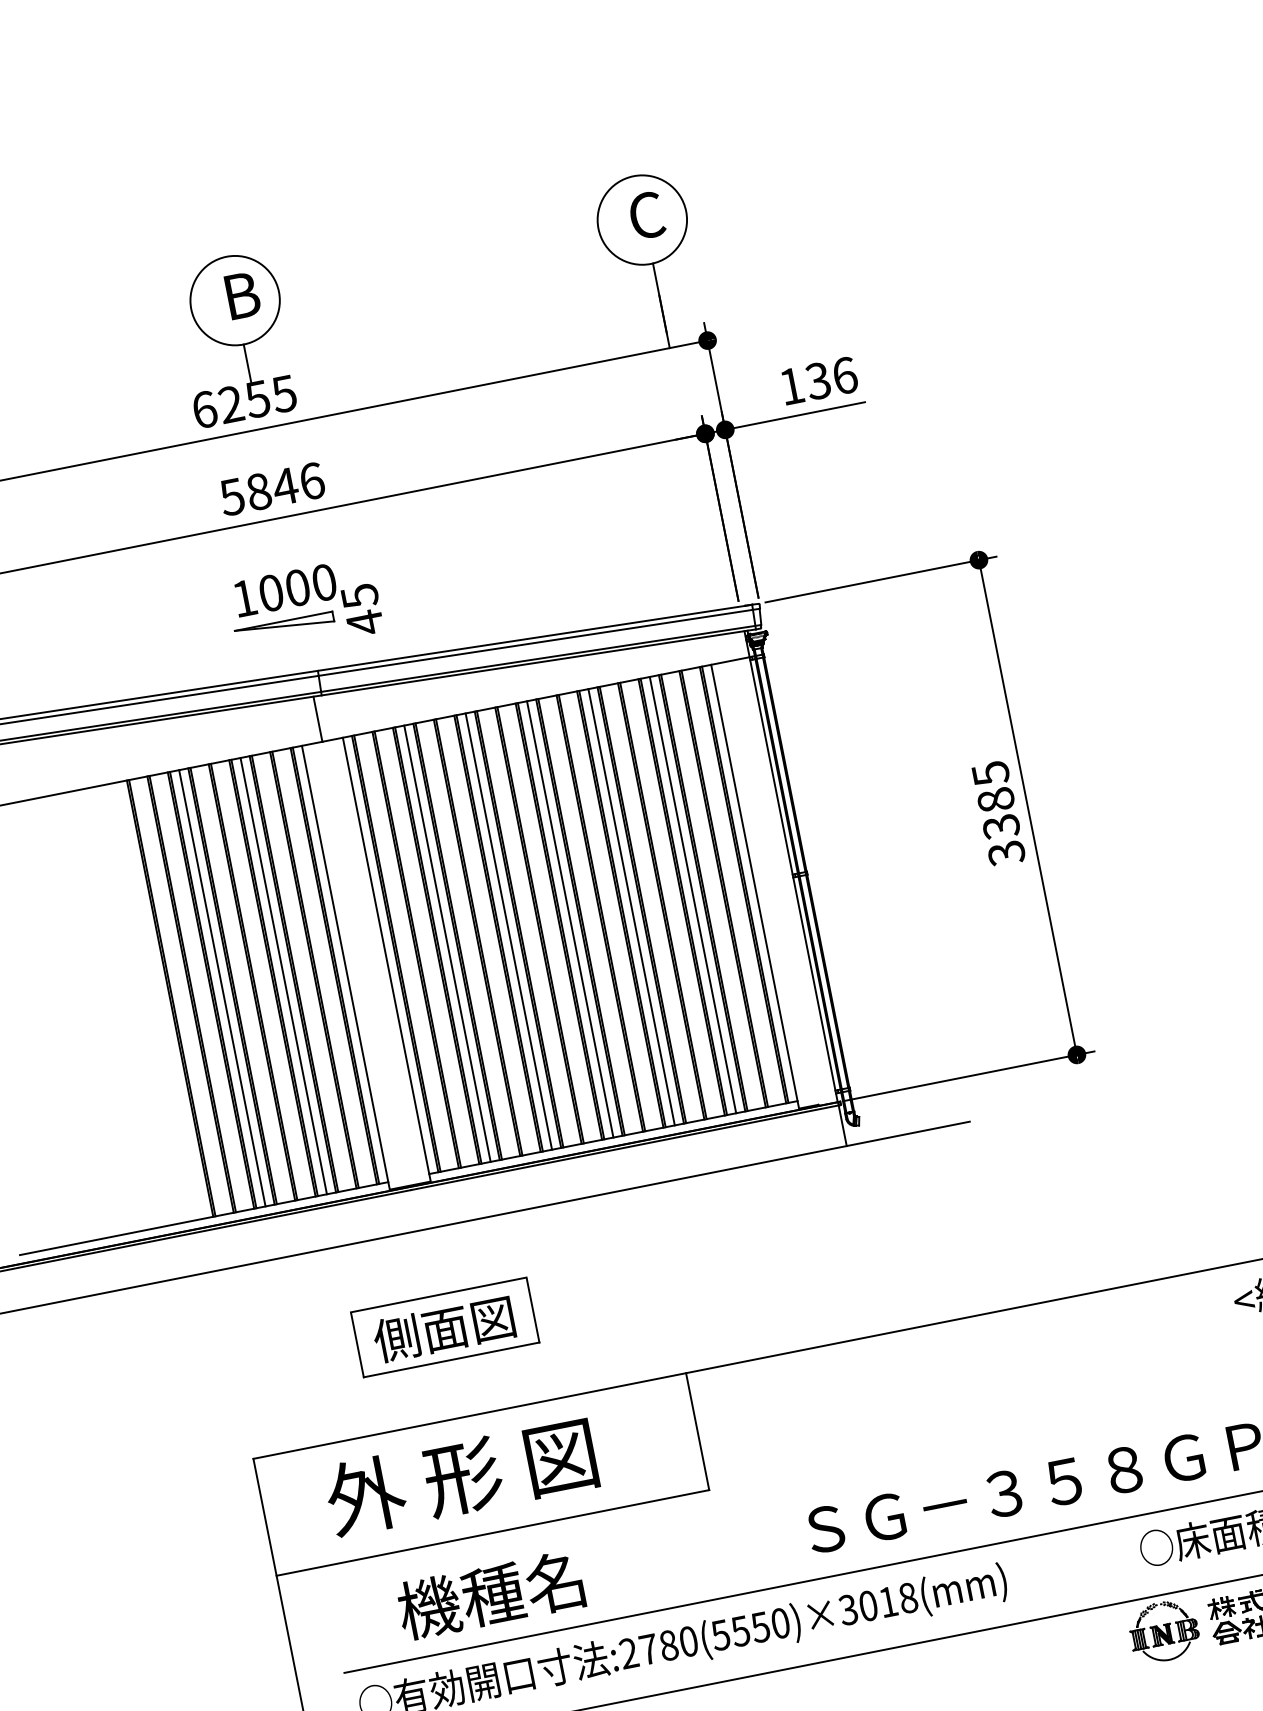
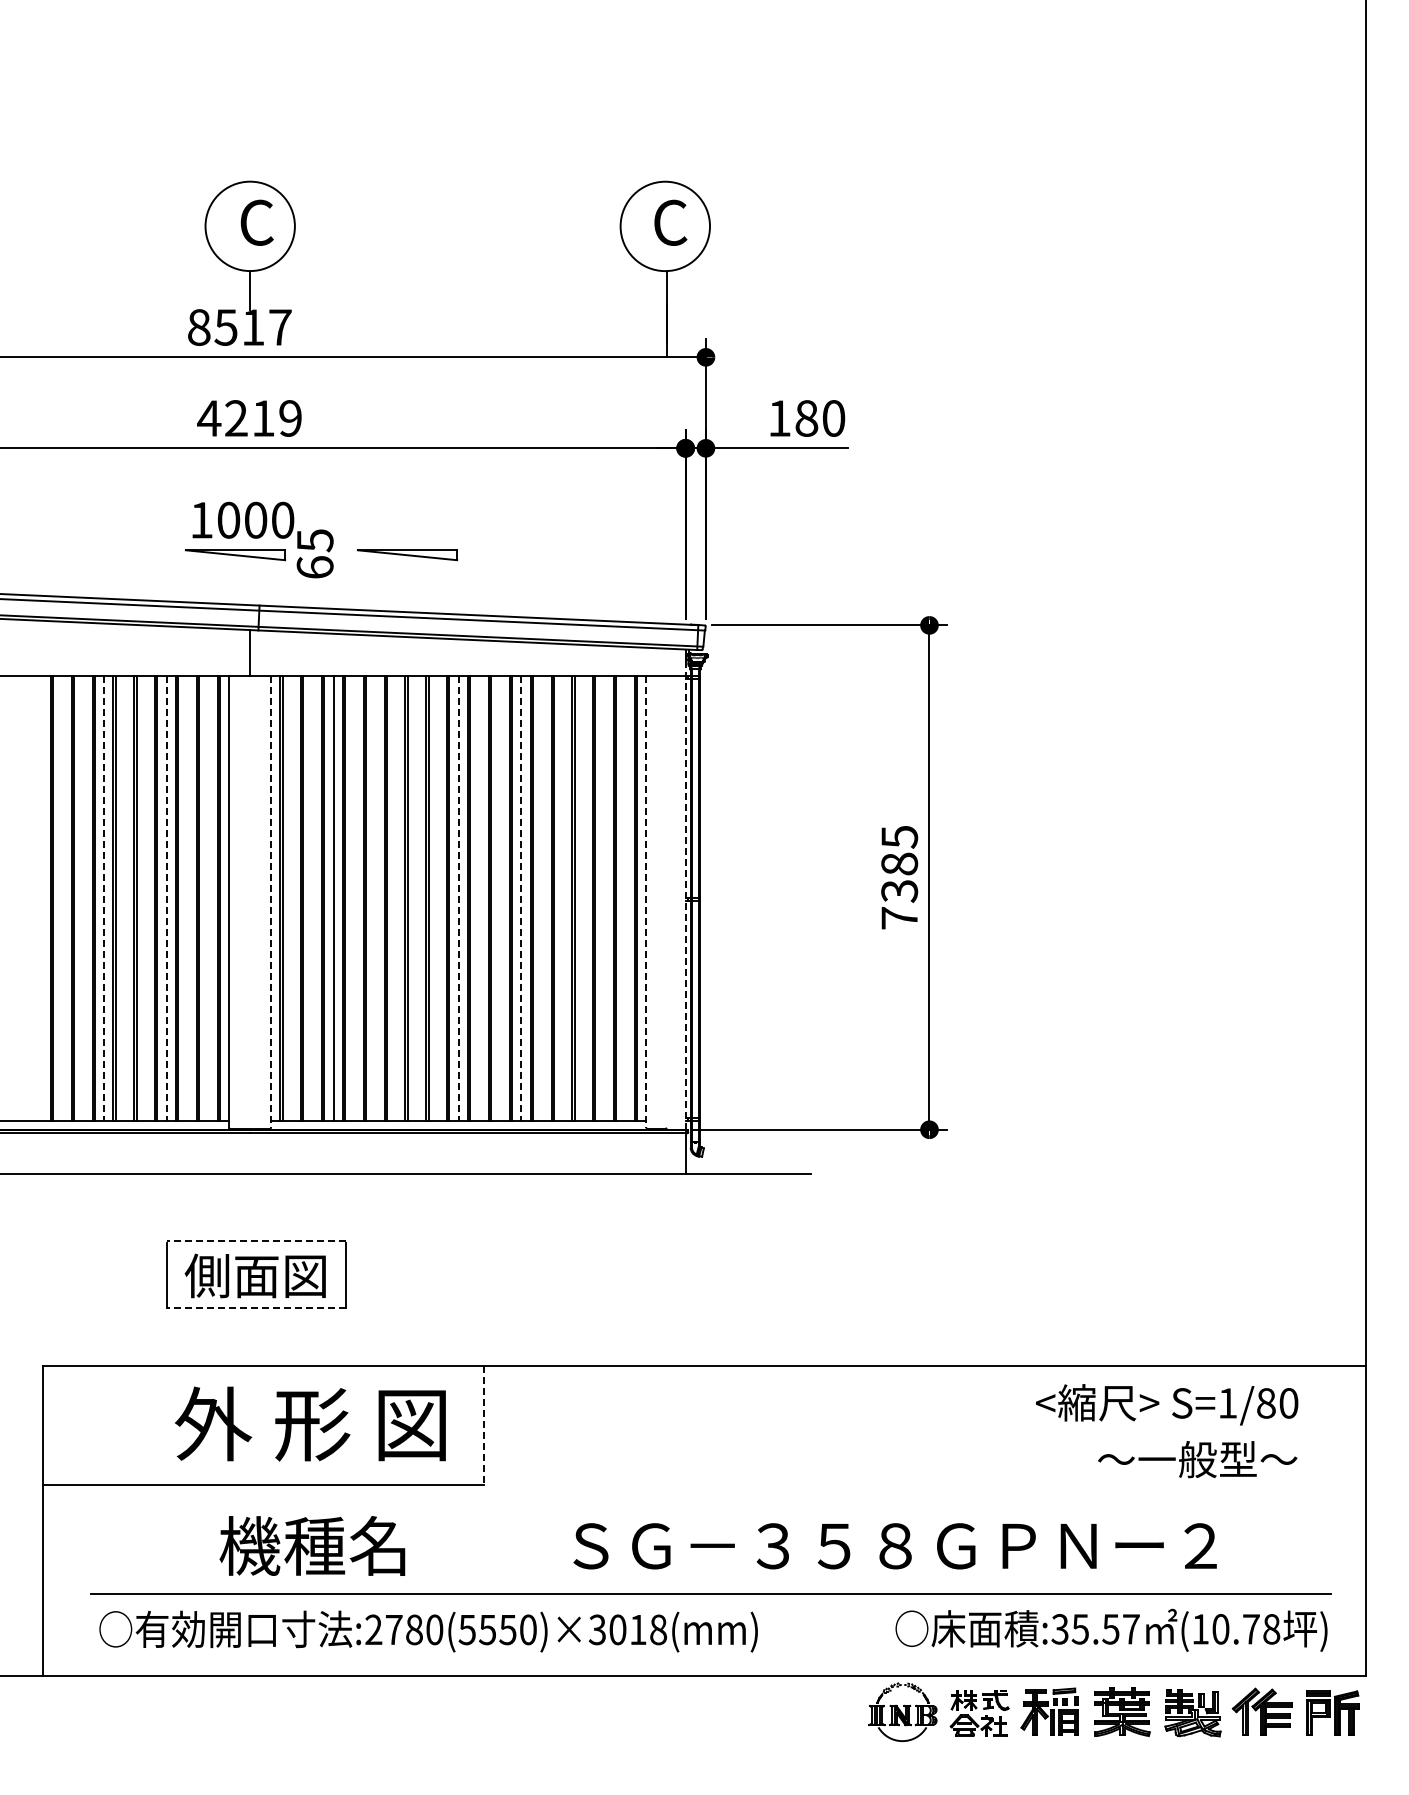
text: (241, 295) -> (257, 222), B -> C
text: (831, 378) -> (820, 418), 136 -> 180
text: (244, 401) -> (239, 327), 6255 -> 8517
text: (271, 489) -> (249, 418), 5846 -> 4219
part: (453, 592) -> (407, 555), added
text: (364, 622) -> (314, 567), 45 -> 65
text: (1006, 853) -> (899, 918), 3385 -> 7385
line: (791, 867) -> (685, 890), solid -> dashed
line: (755, 885) -> (646, 901), solid -> dashed
line: (692, 895) -> (583, 898), removed
line: (631, 907) -> (521, 898), solid -> dashed
line: (570, 919) -> (458, 898), solid -> dashed
line: (509, 931) -> (396, 898), removed
line: (387, 958) -> (271, 901), solid -> dashed
line: (283, 976) -> (166, 898), solid -> dashed
line: (222, 988) -> (104, 898), solid -> dashed
line: (438, 1295) -> (256, 1241), solid -> dashed
line: (451, 1359) -> (256, 1307), solid -> dashed
line: (697, 1431) -> (484, 1425), solid -> dashed
text: (461, 1476) -> (310, 1423), moved
text: (490, 1594) -> (312, 1545), moved

